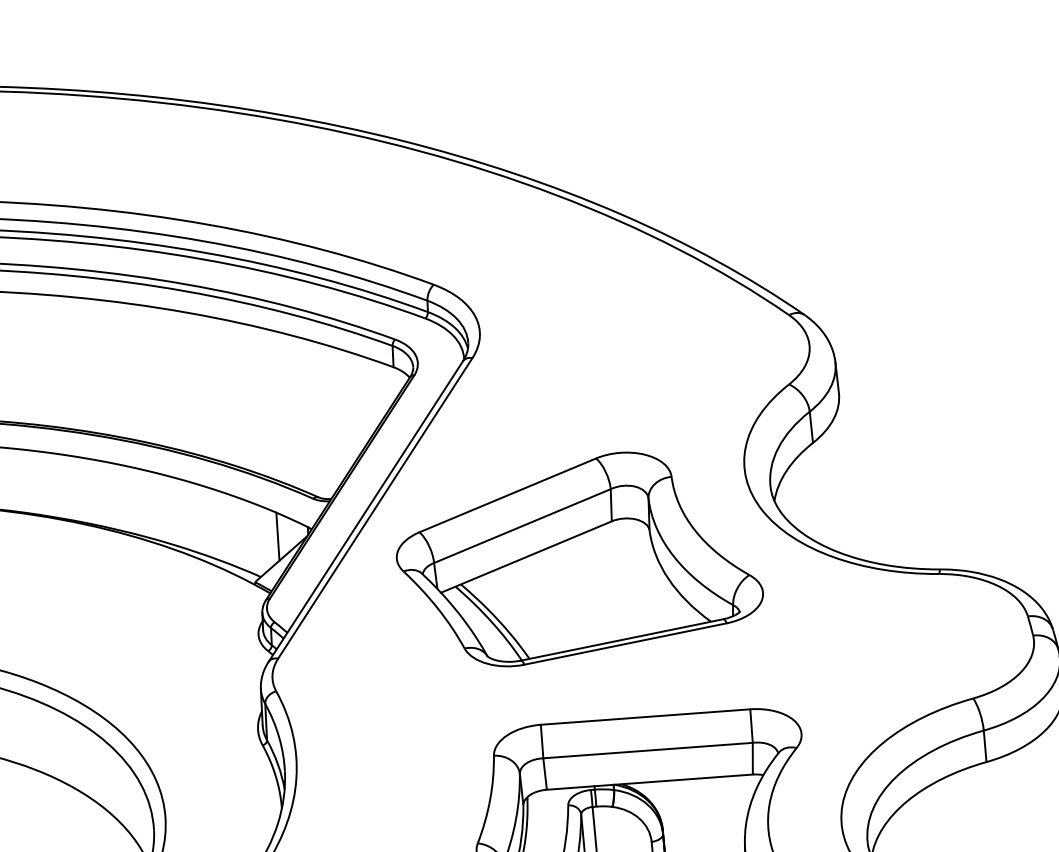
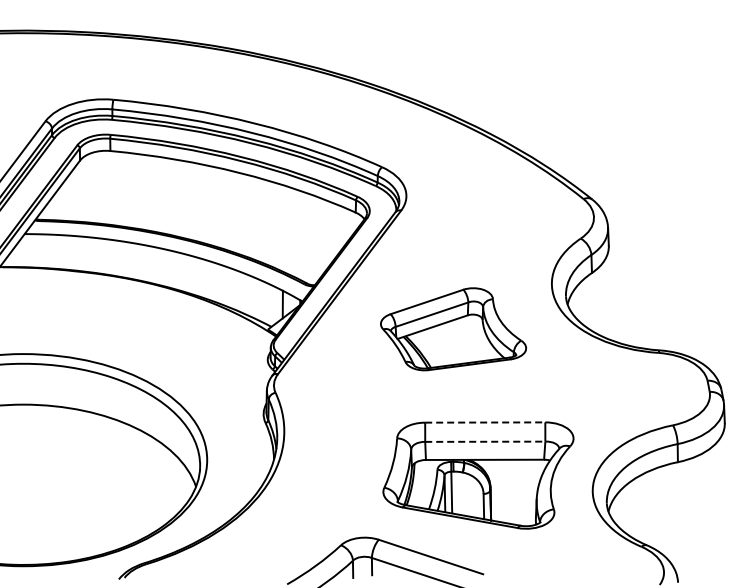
part: (578, 557) -> (453, 328), size x0.7
line: (646, 716) -> (485, 422), solid -> dashed
line: (648, 750) -> (485, 441), solid -> dashed

